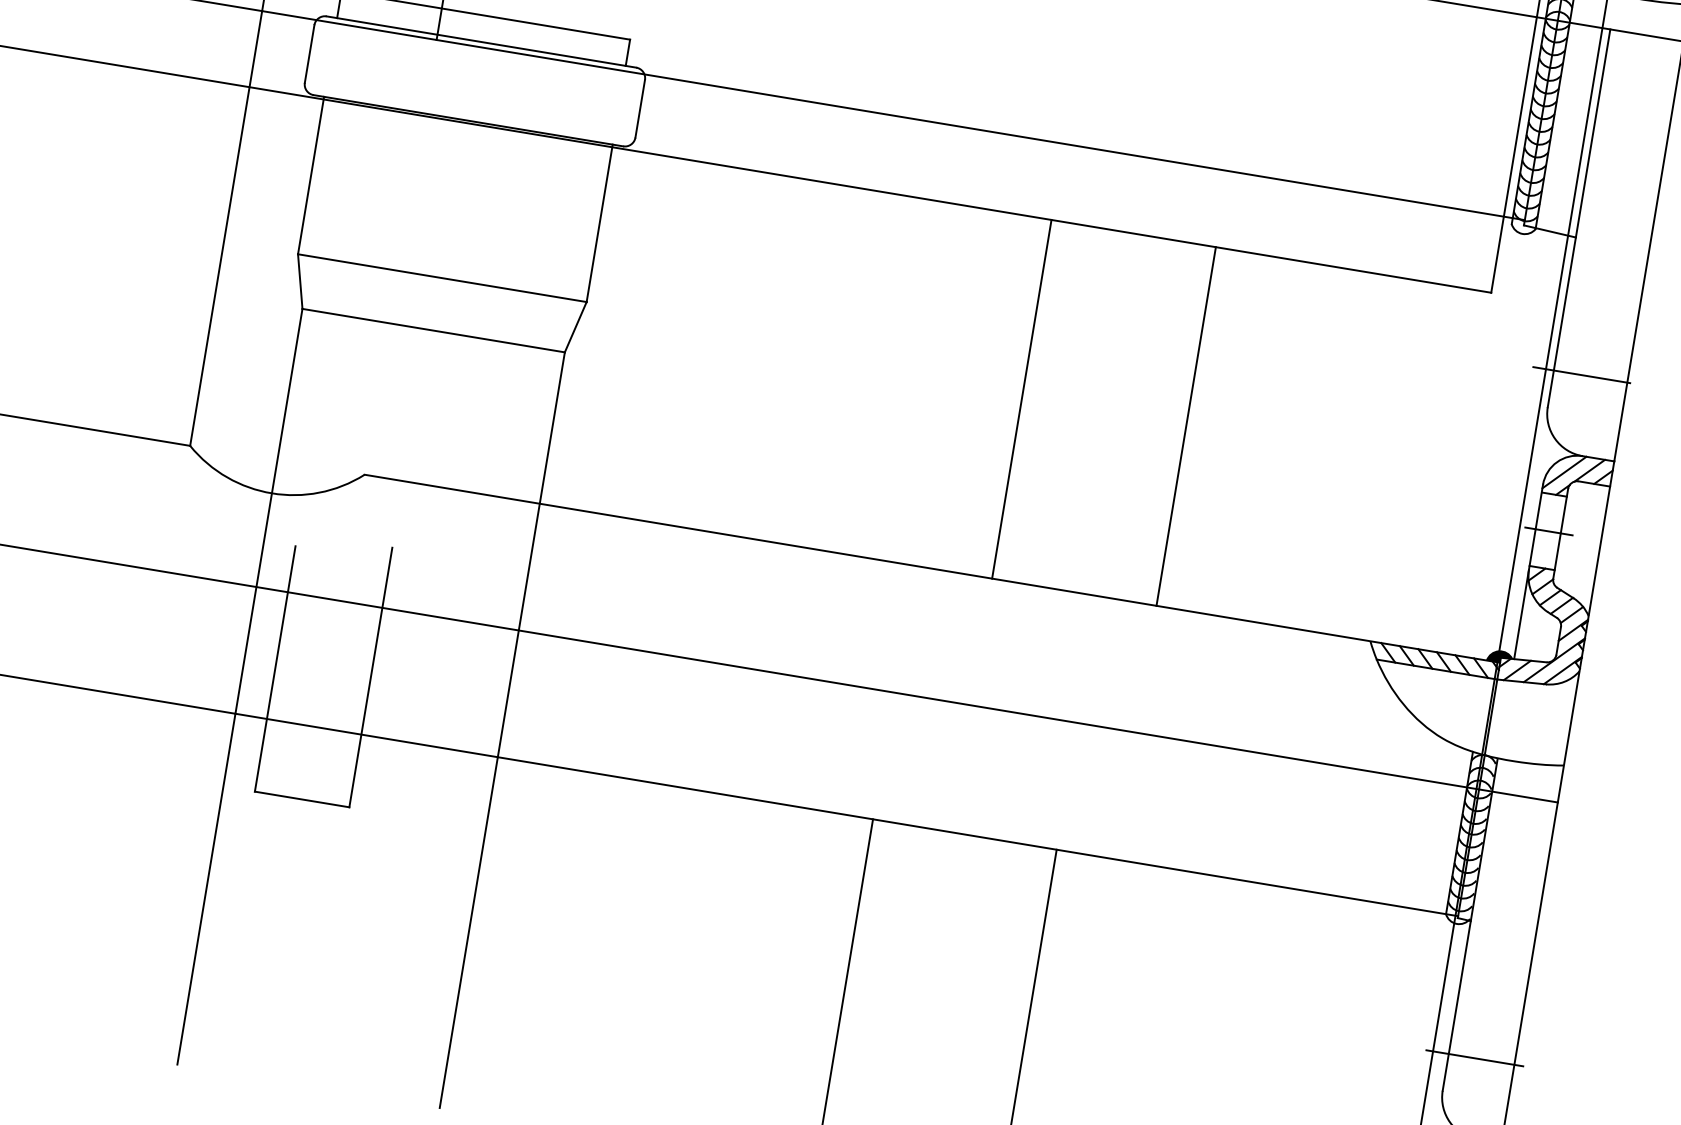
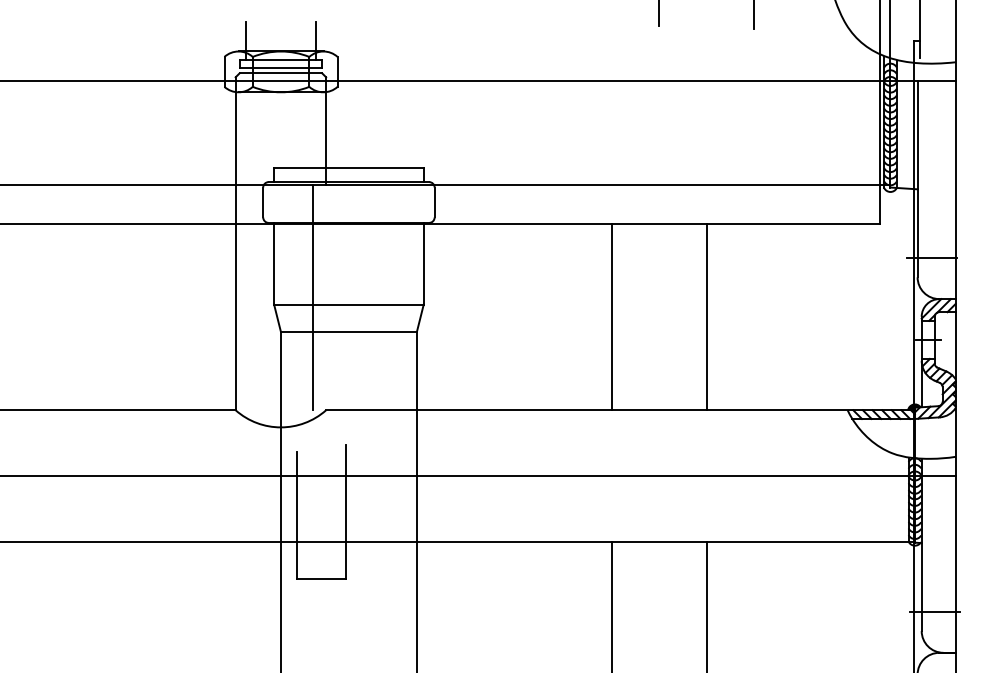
line: (374, 252) -> (312, 297), added
line: (1021, 399) -> (611, 317), moved
line: (1185, 426) -> (706, 317), moved

